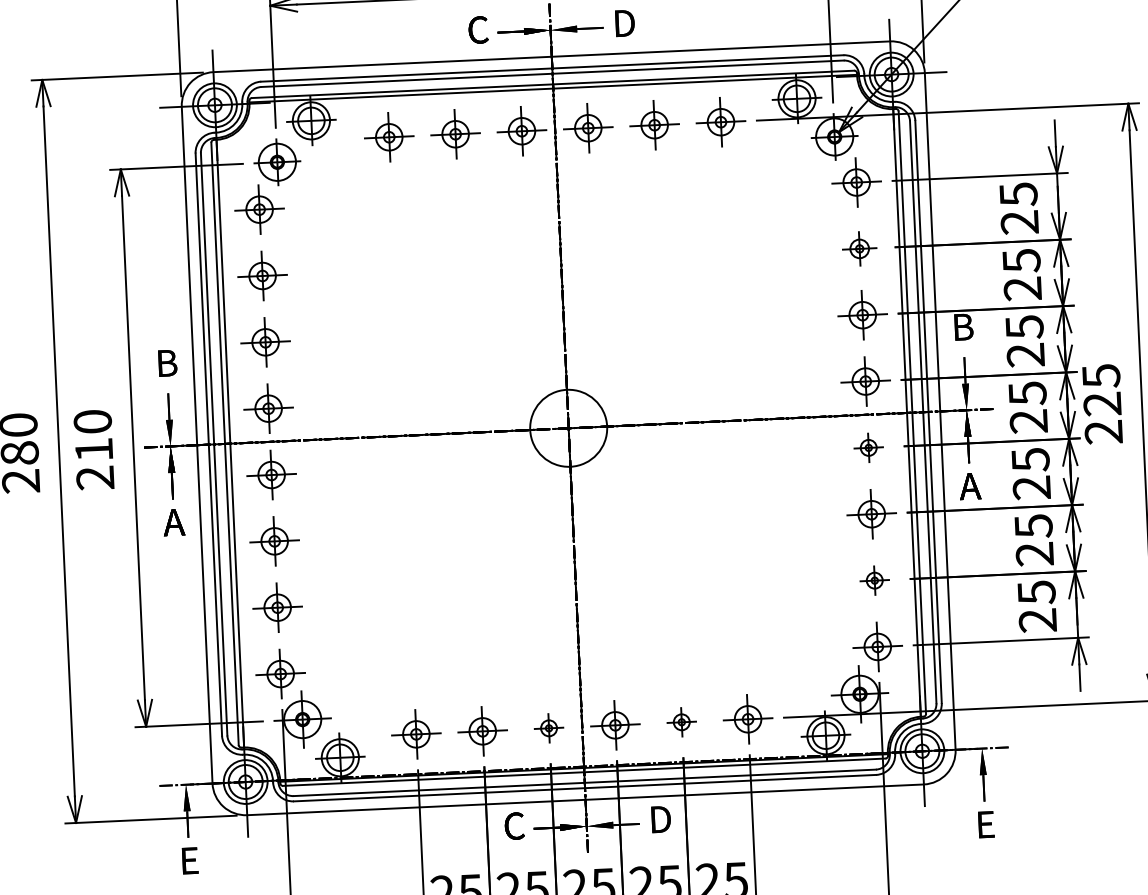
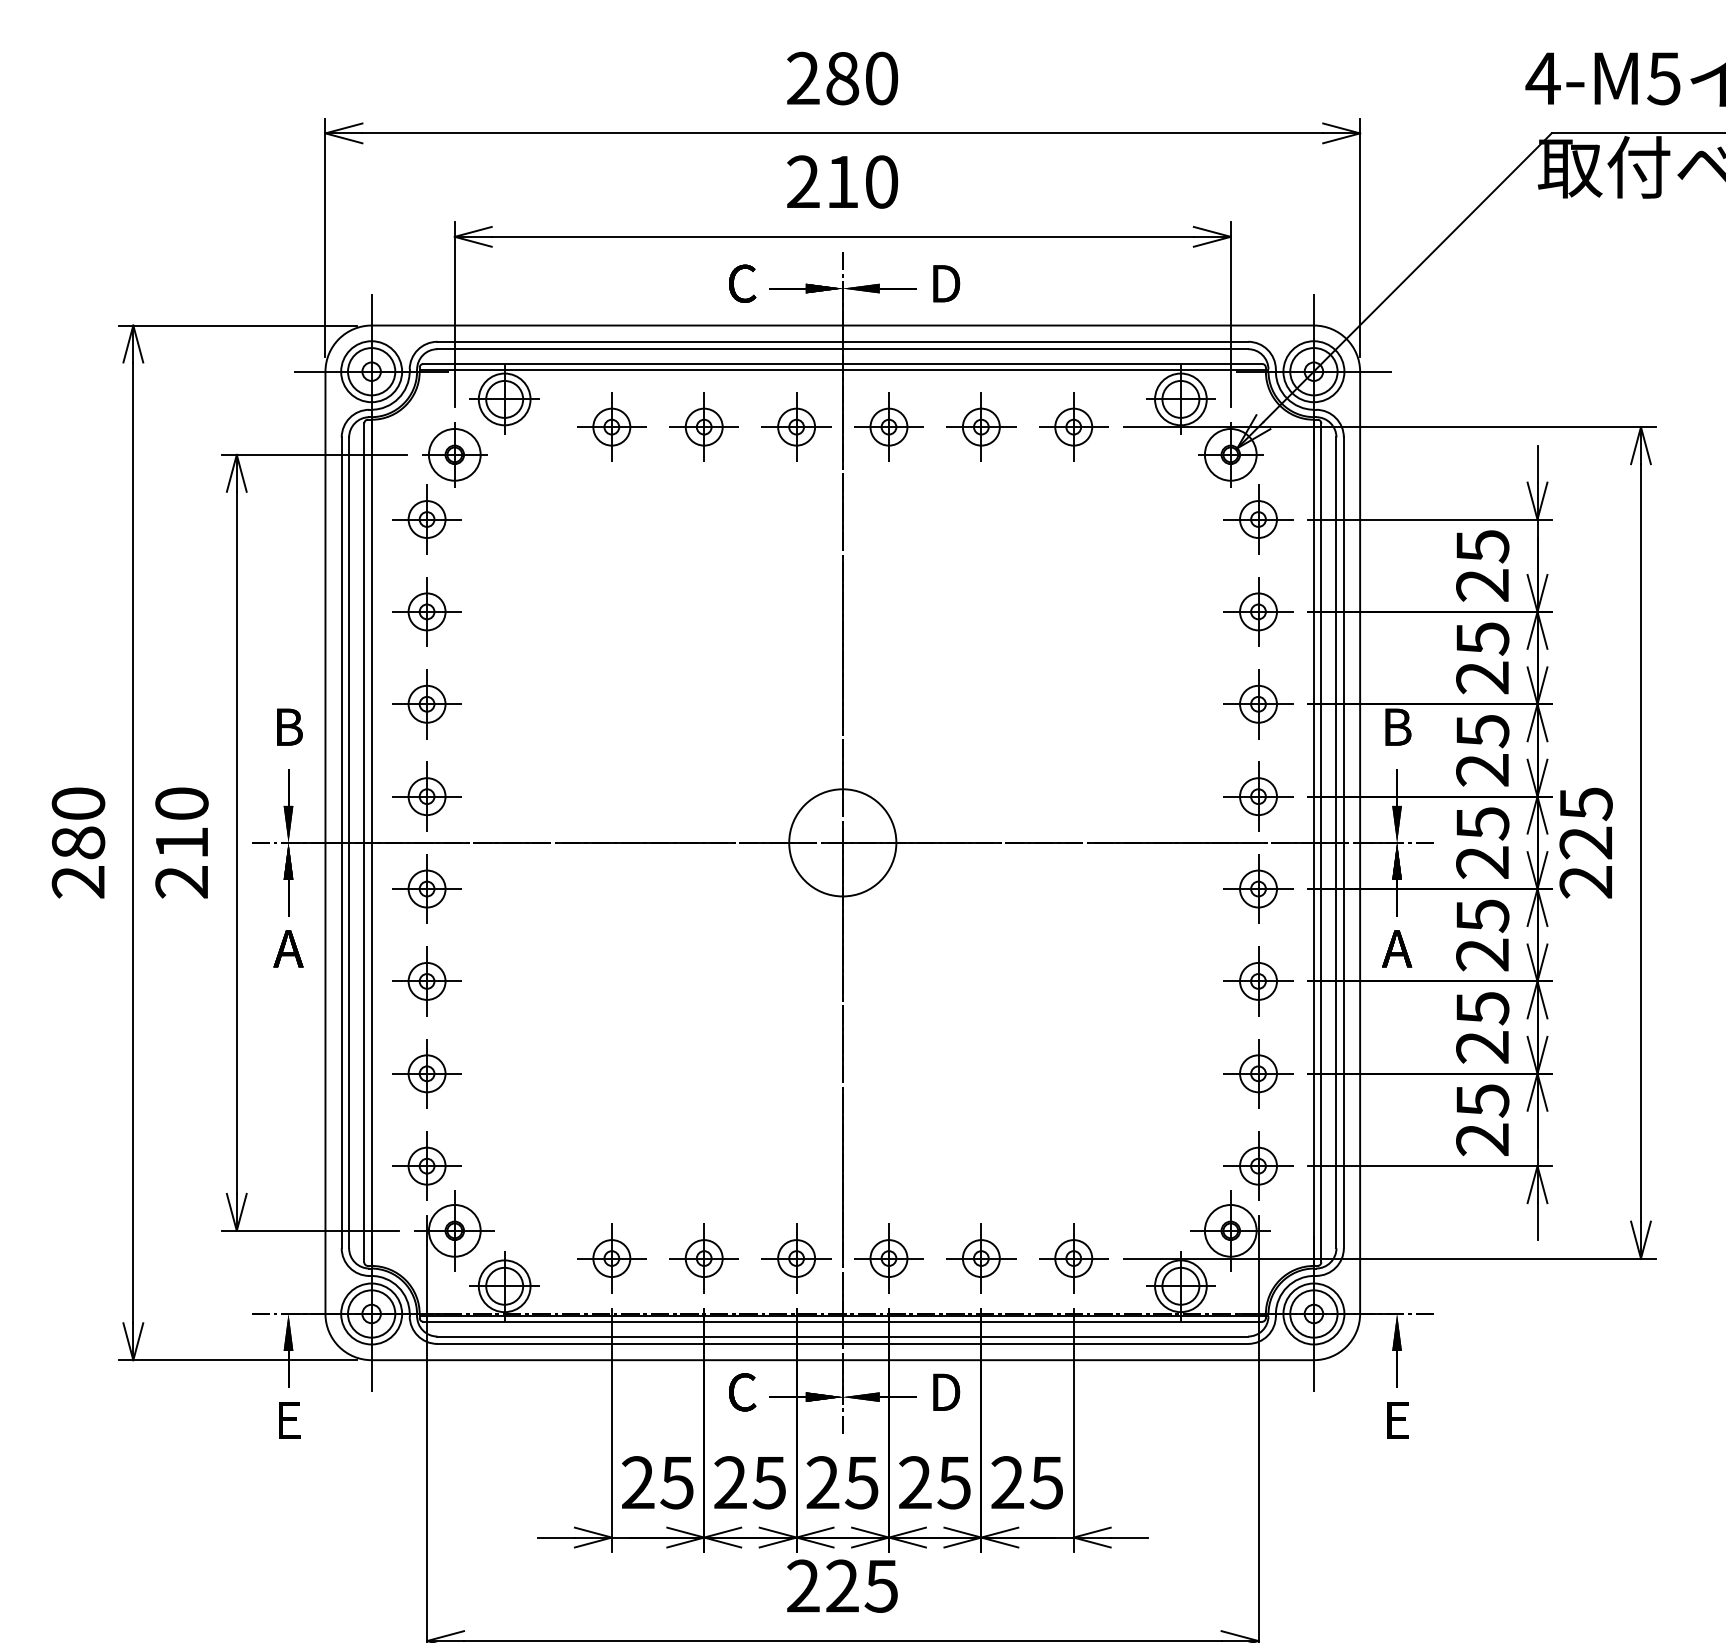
part: (859, 248) -> (1258, 611), size x1.43
part: (868, 447) -> (1258, 888), size x1.67
part: (874, 580) -> (1258, 1073), size x1.67
part: (681, 722) -> (981, 1258), size x1.67
part: (548, 728) -> (796, 1258), size x1.67

